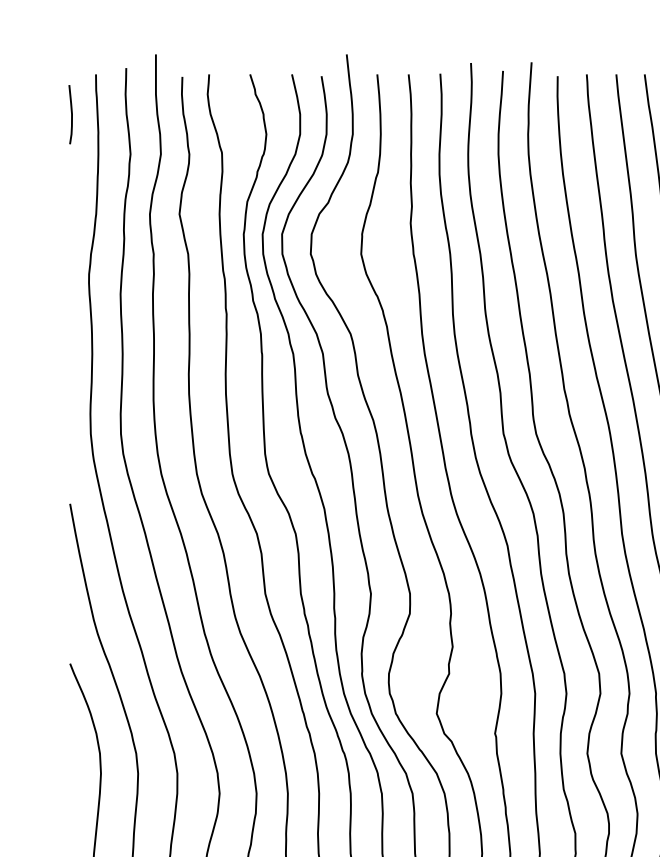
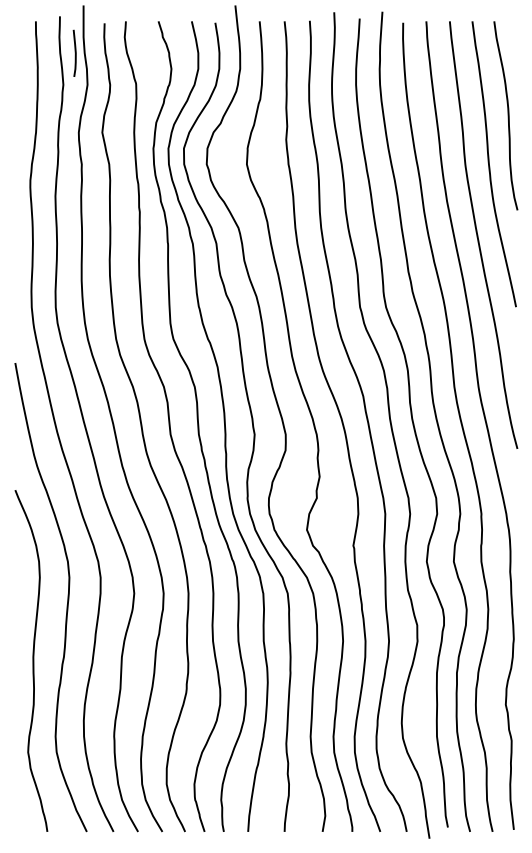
curve: (70, 113) -> (74, 52), moved

